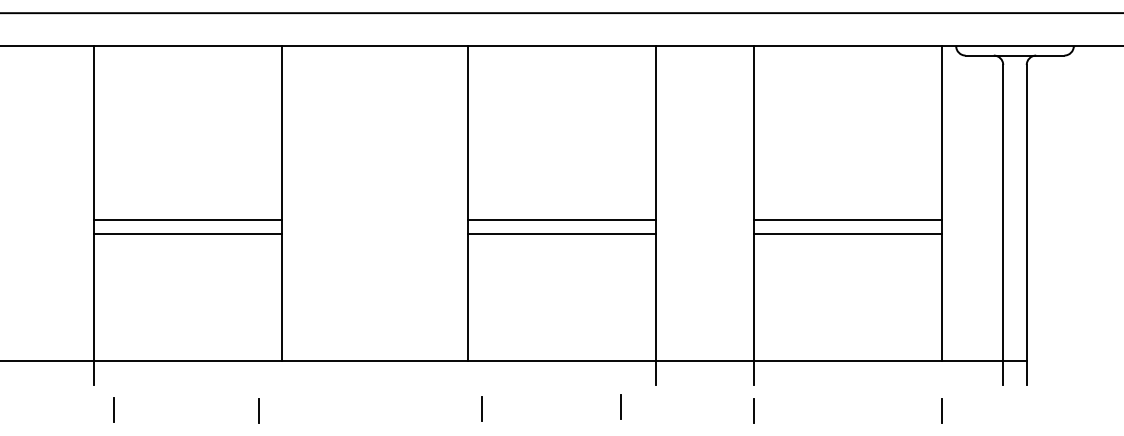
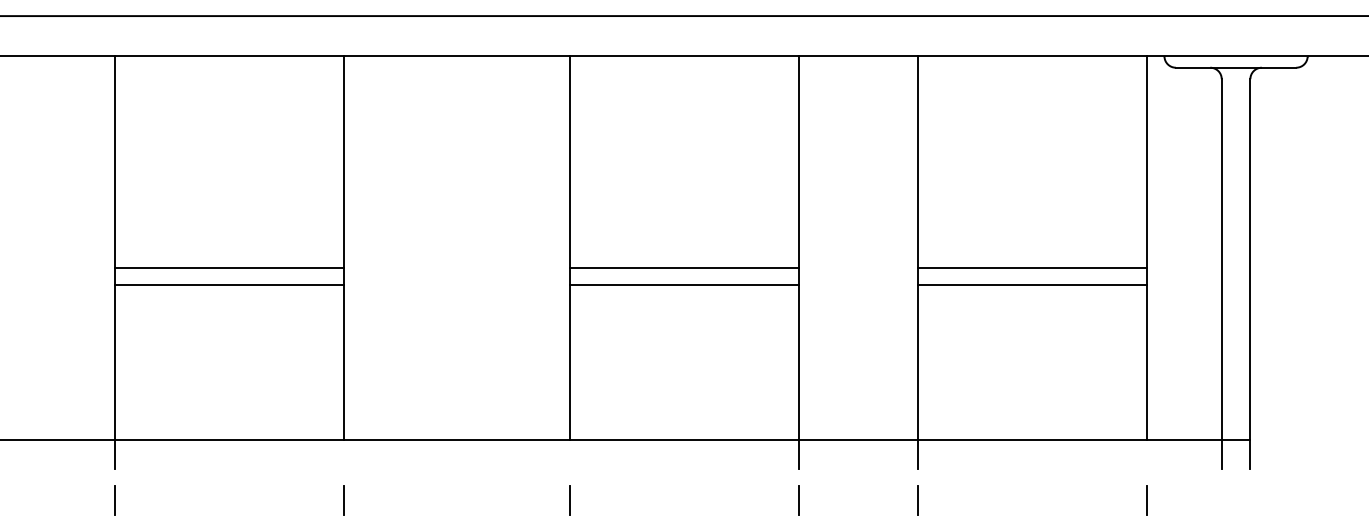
line: (620, 406) -> (798, 499), moved
line: (481, 408) -> (569, 499), moved
line: (113, 409) -> (114, 499), moved
line: (258, 410) -> (342, 499), moved

